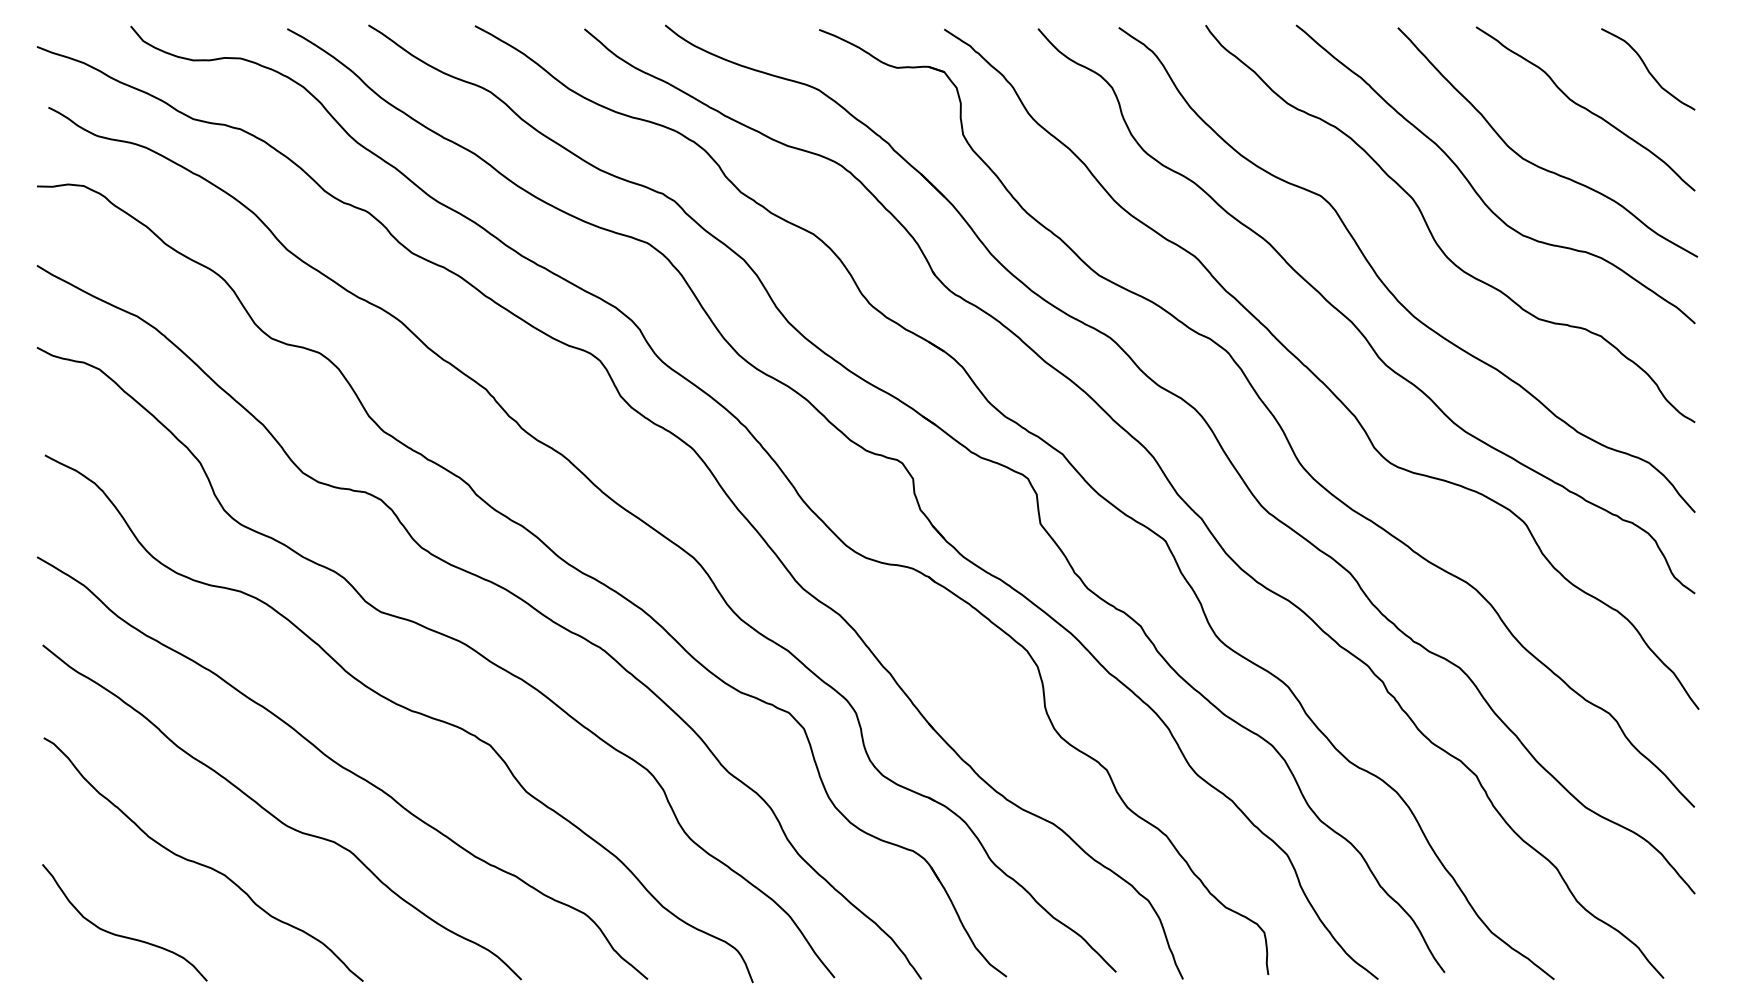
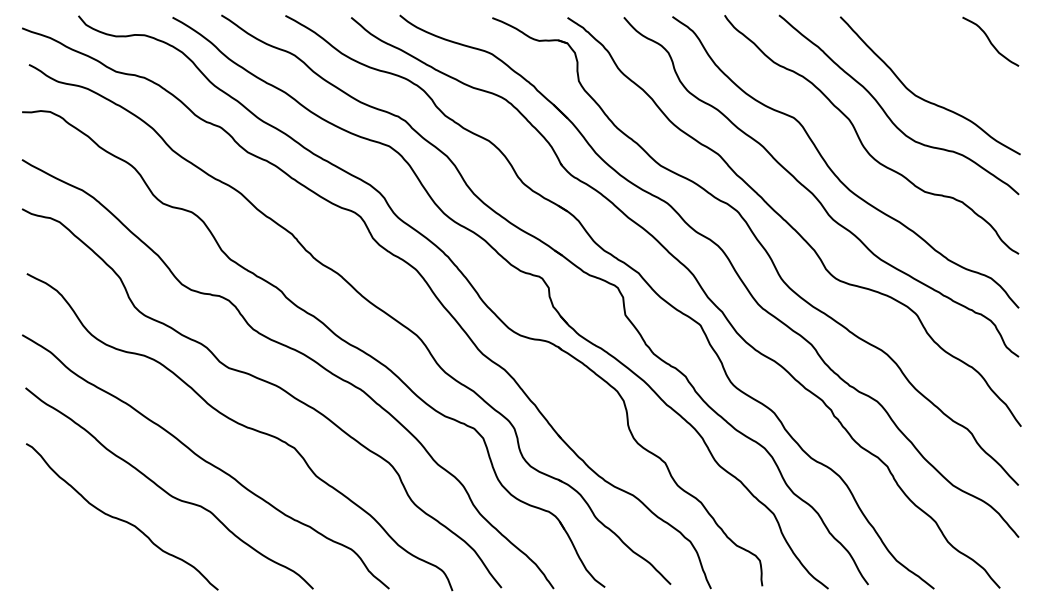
curve: (1586, 108) -> (953, 65), removed
curve: (119, 933) -> (71, 561), removed

